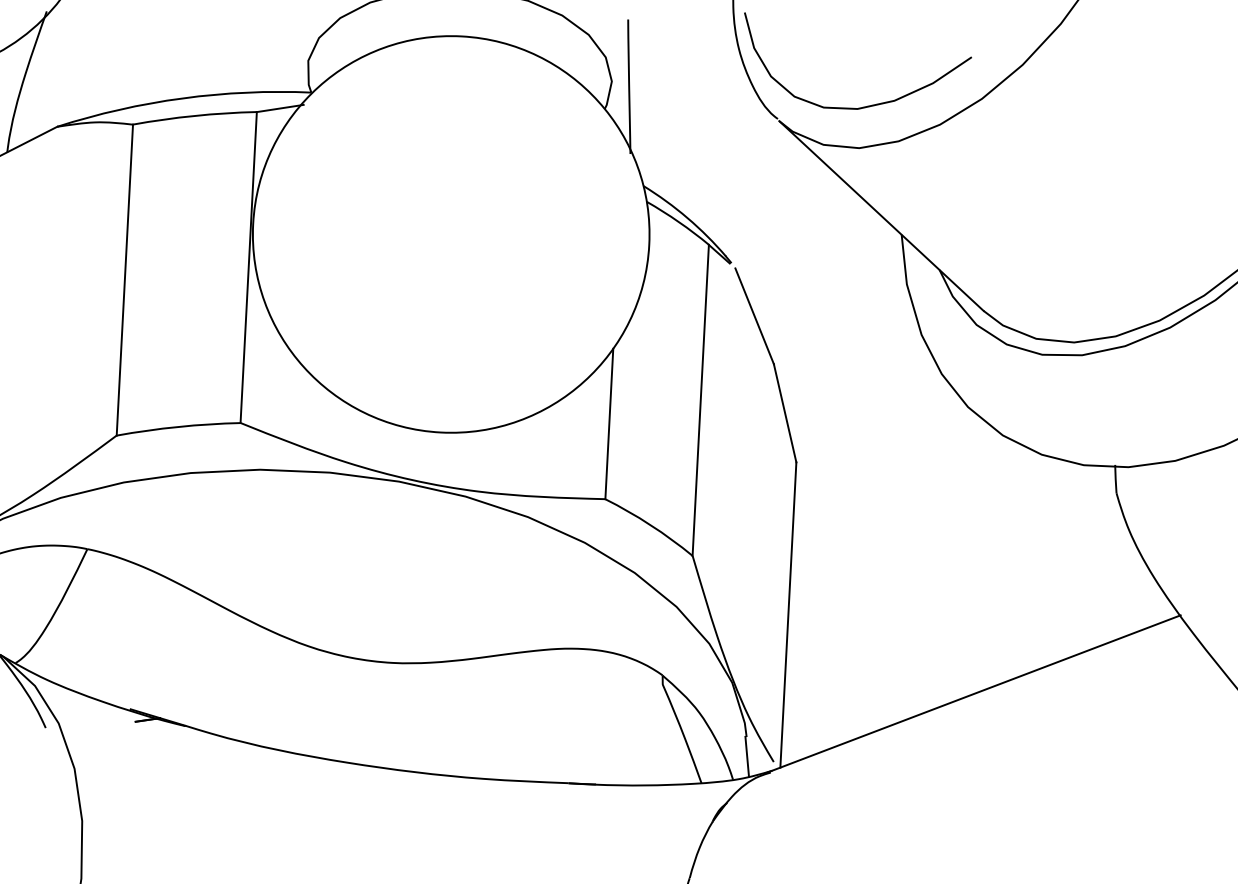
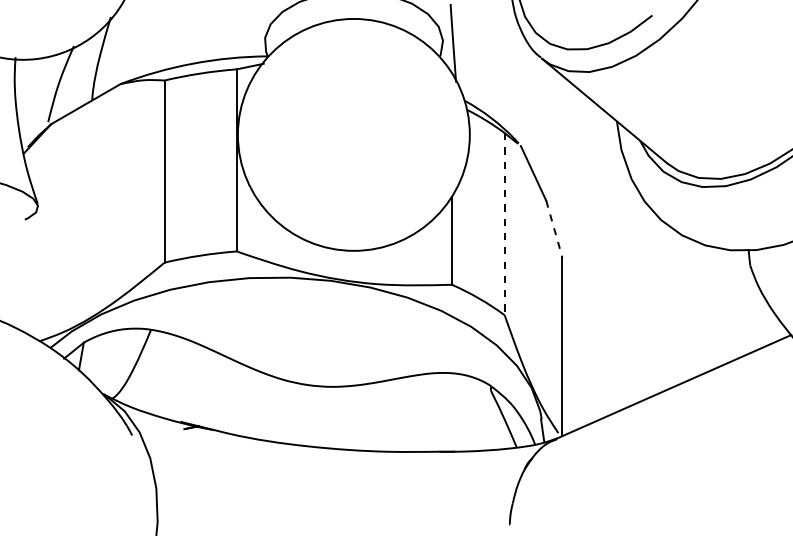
line: (700, 400) -> (504, 224), solid -> dashed
line: (785, 413) -> (554, 229), solid -> dashed

